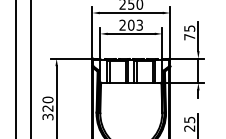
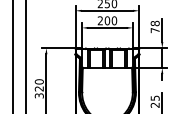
text: (139, 24) -> (114, 20), 203 -> 200
text: (189, 28) -> (155, 23), 75 -> 78

